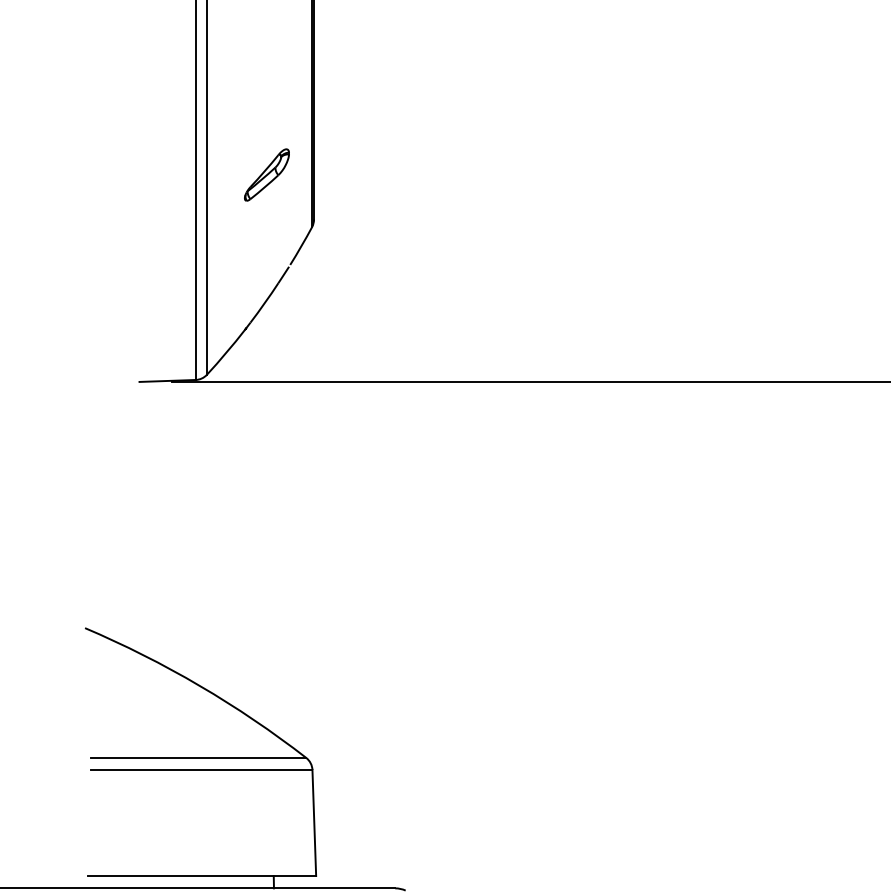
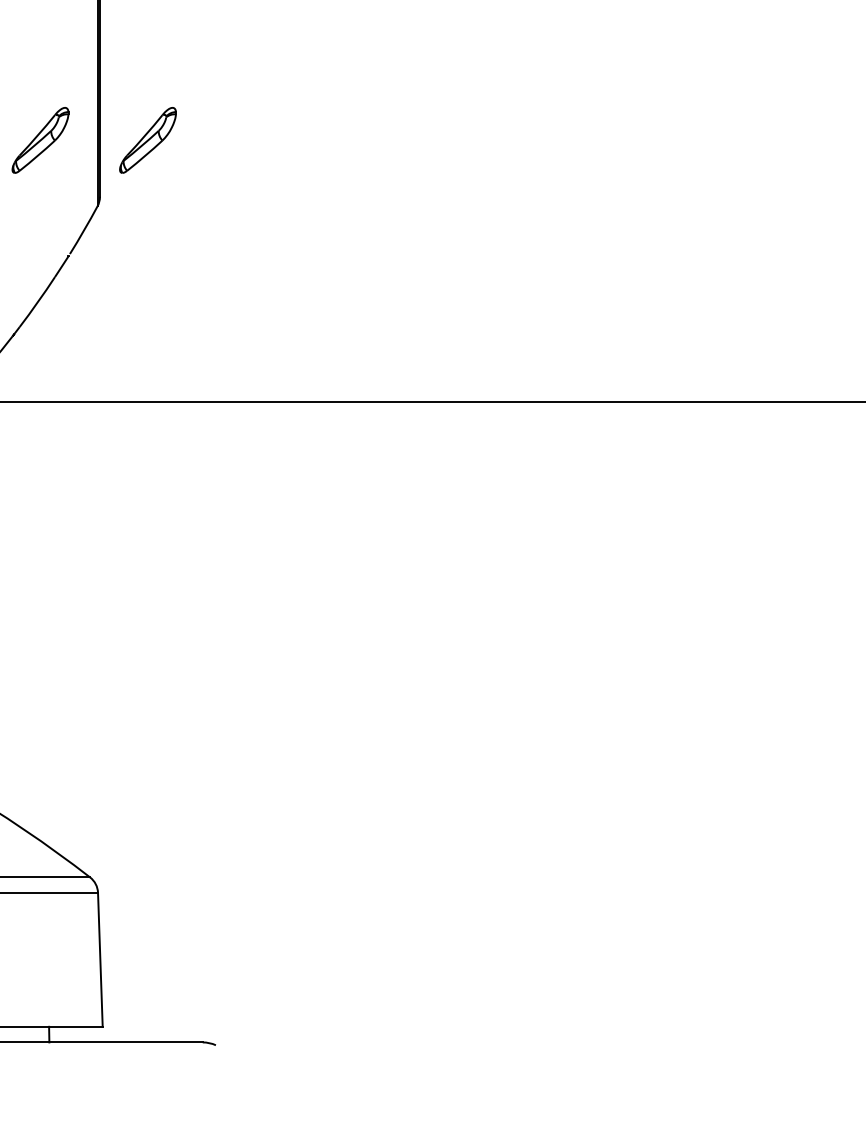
part: (351, 174) -> (147, 139), added

